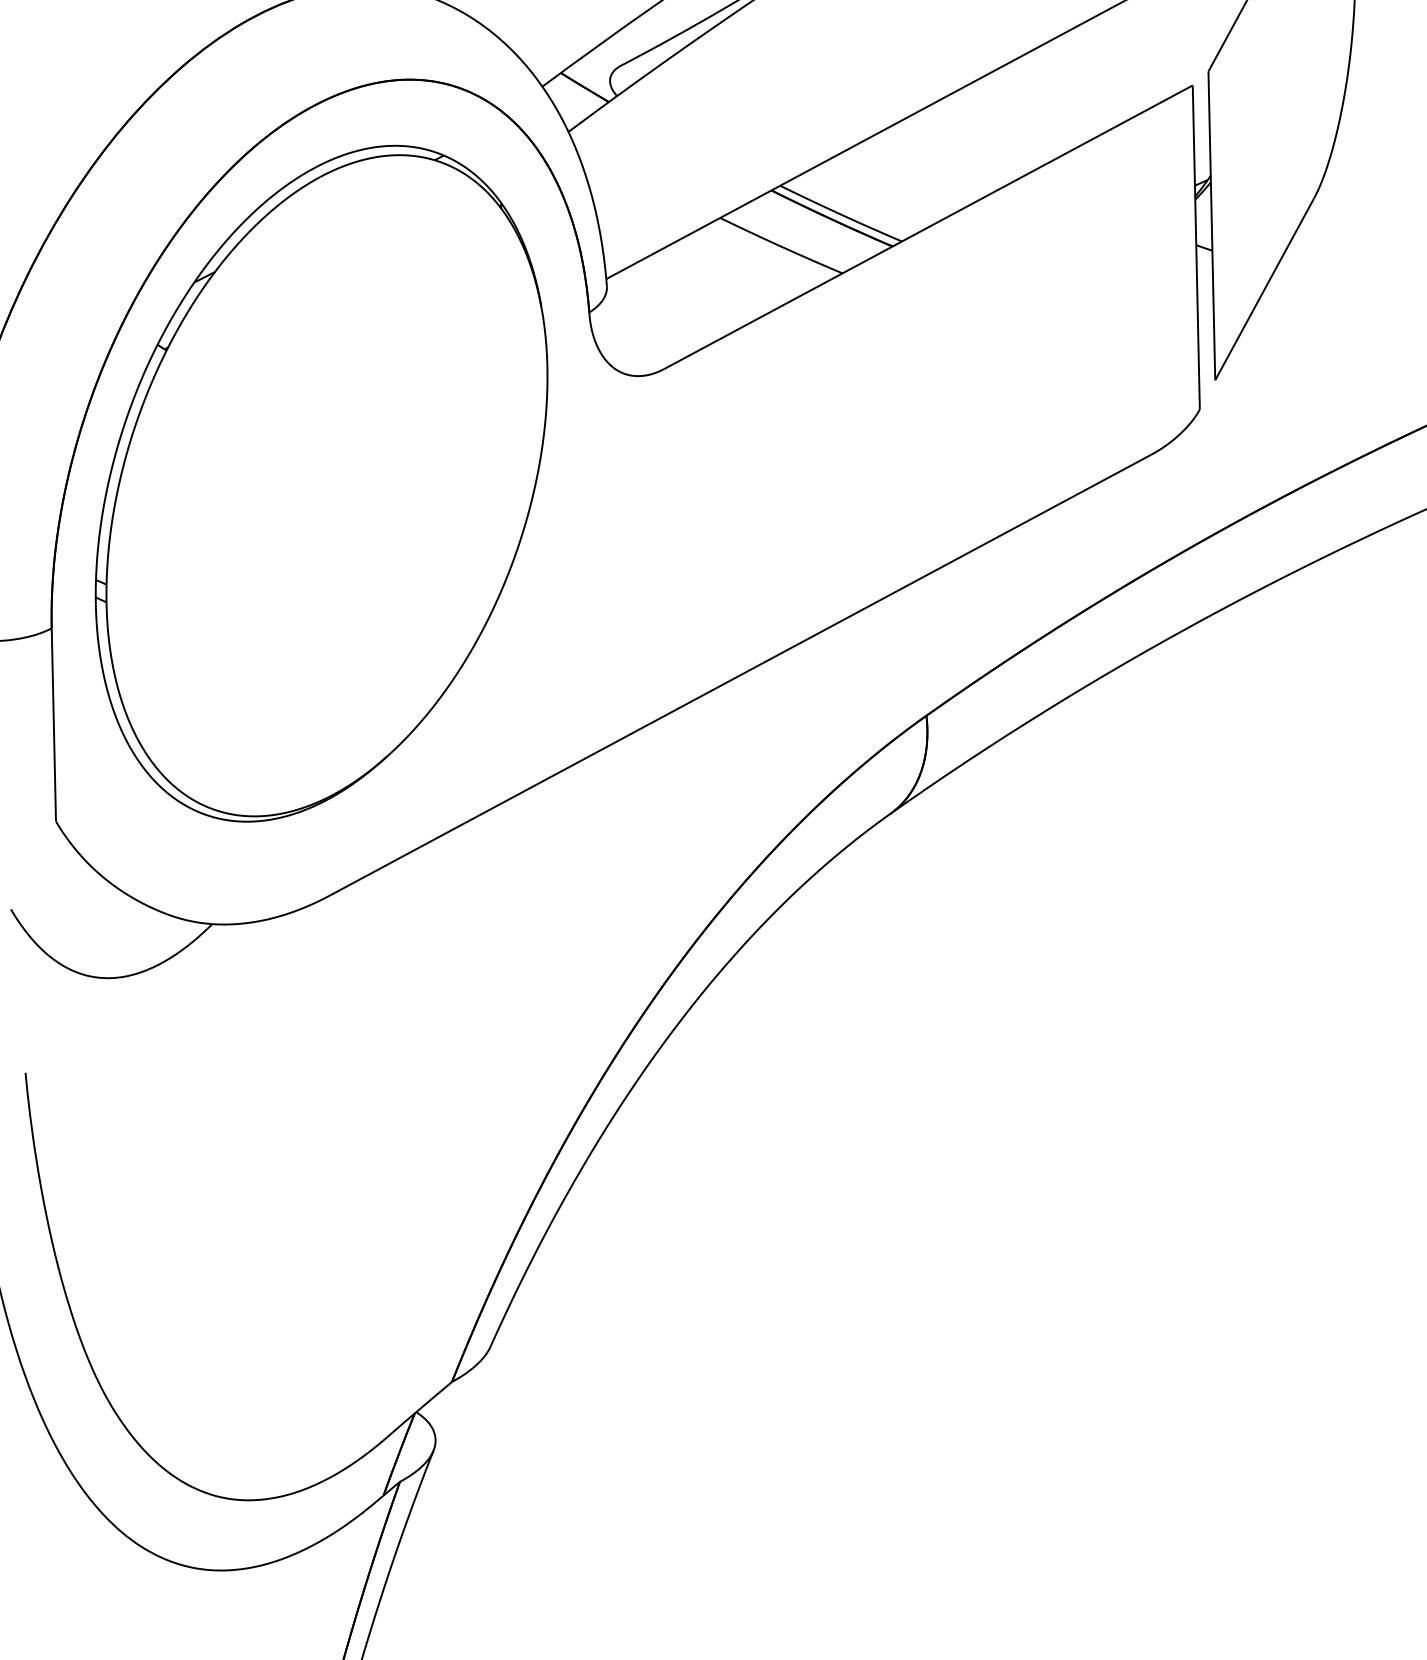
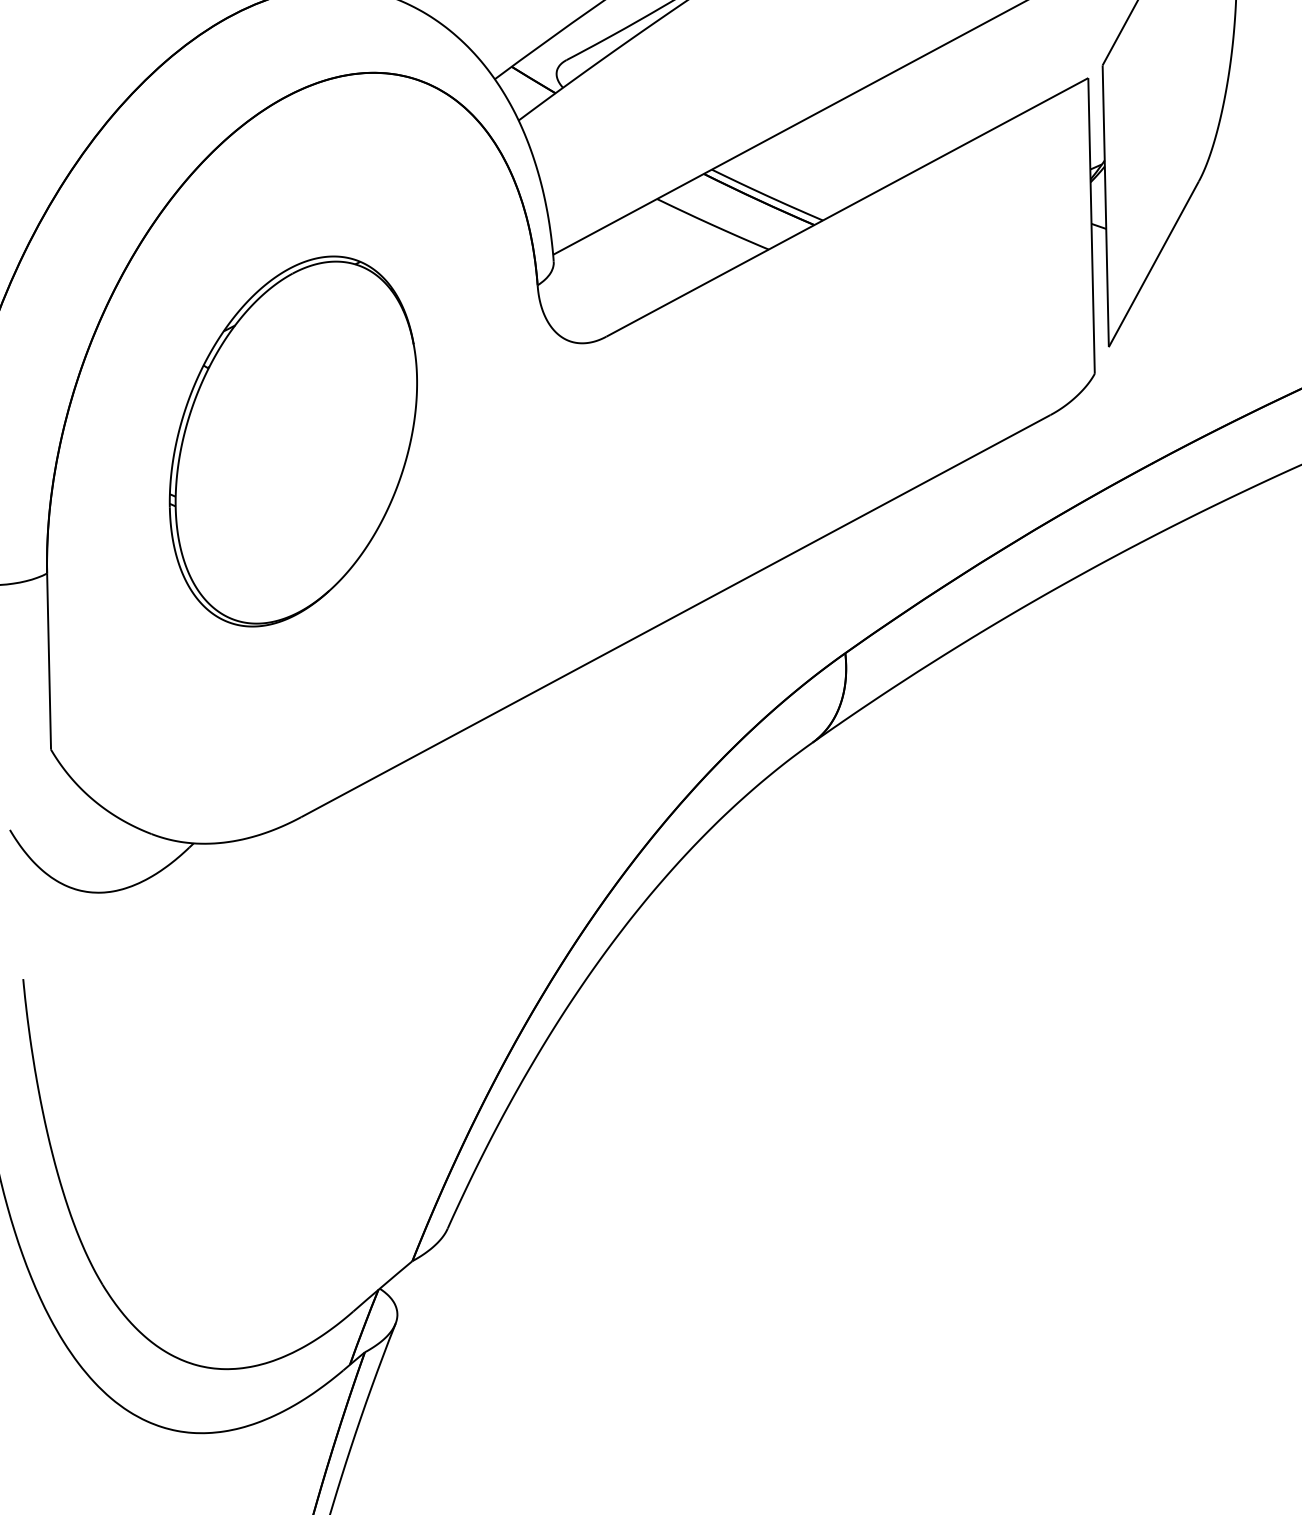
part: (321, 483) -> (293, 441), size x0.6

